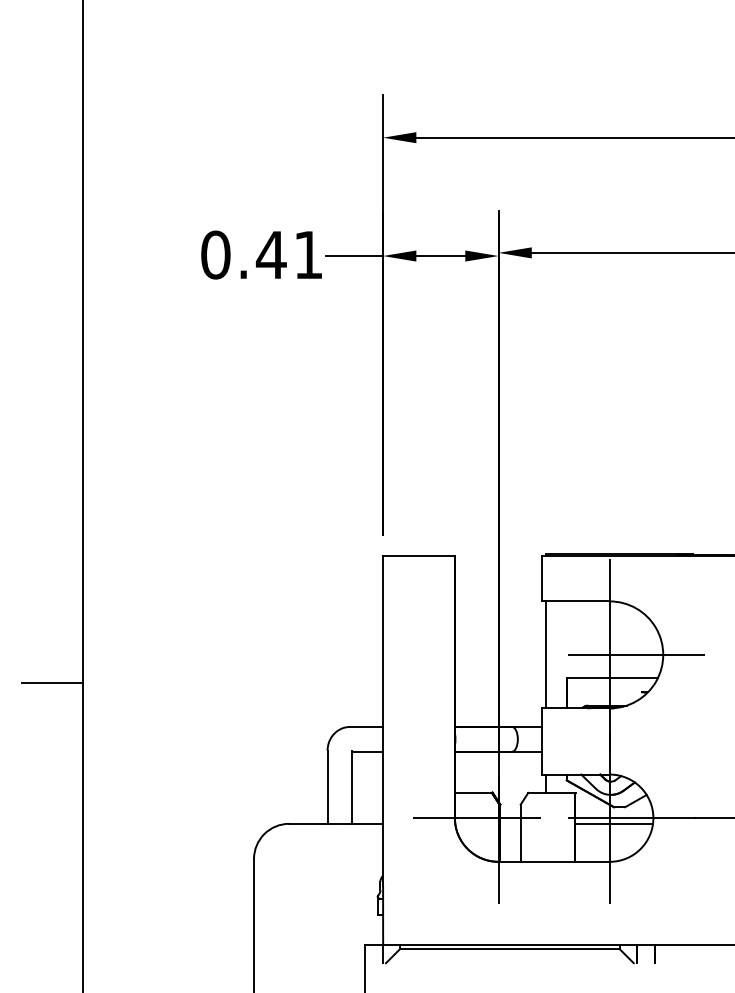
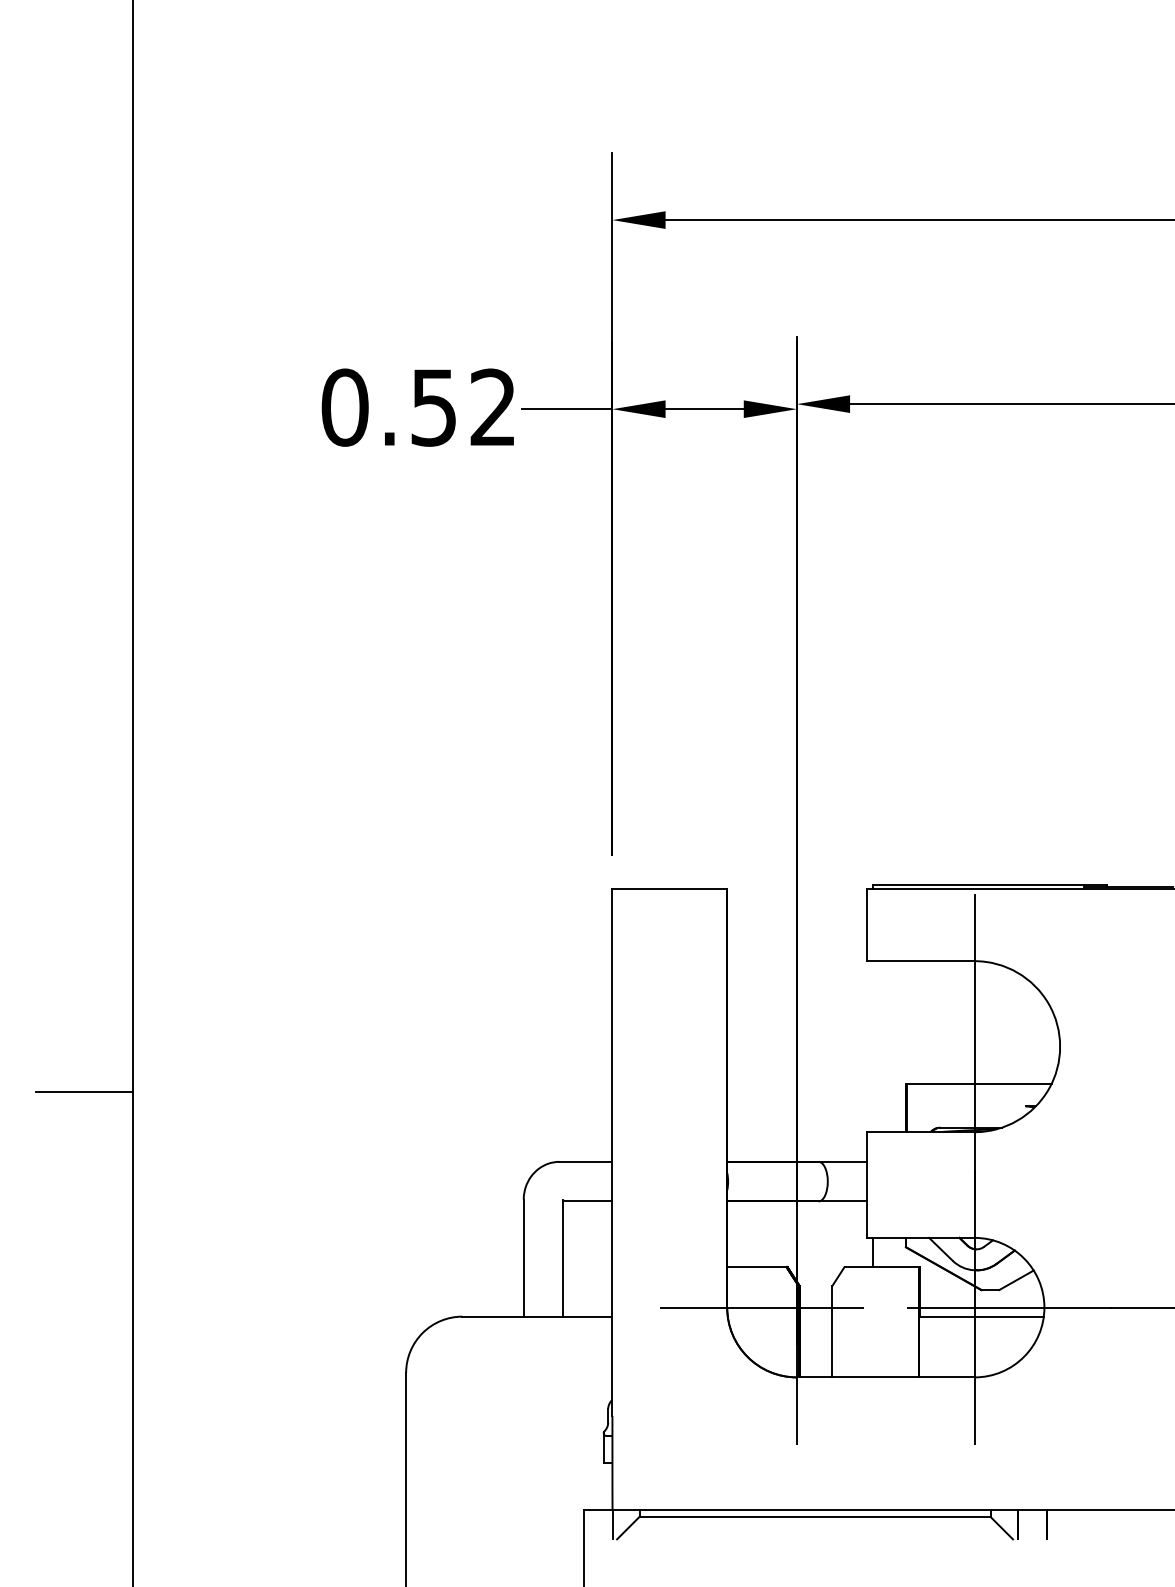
text: (288, 254) -> (461, 406), 0.41 -> 0.52
line: (546, 654) -> (873, 1046), removed
line: (636, 654) -> (1017, 1046), removed

